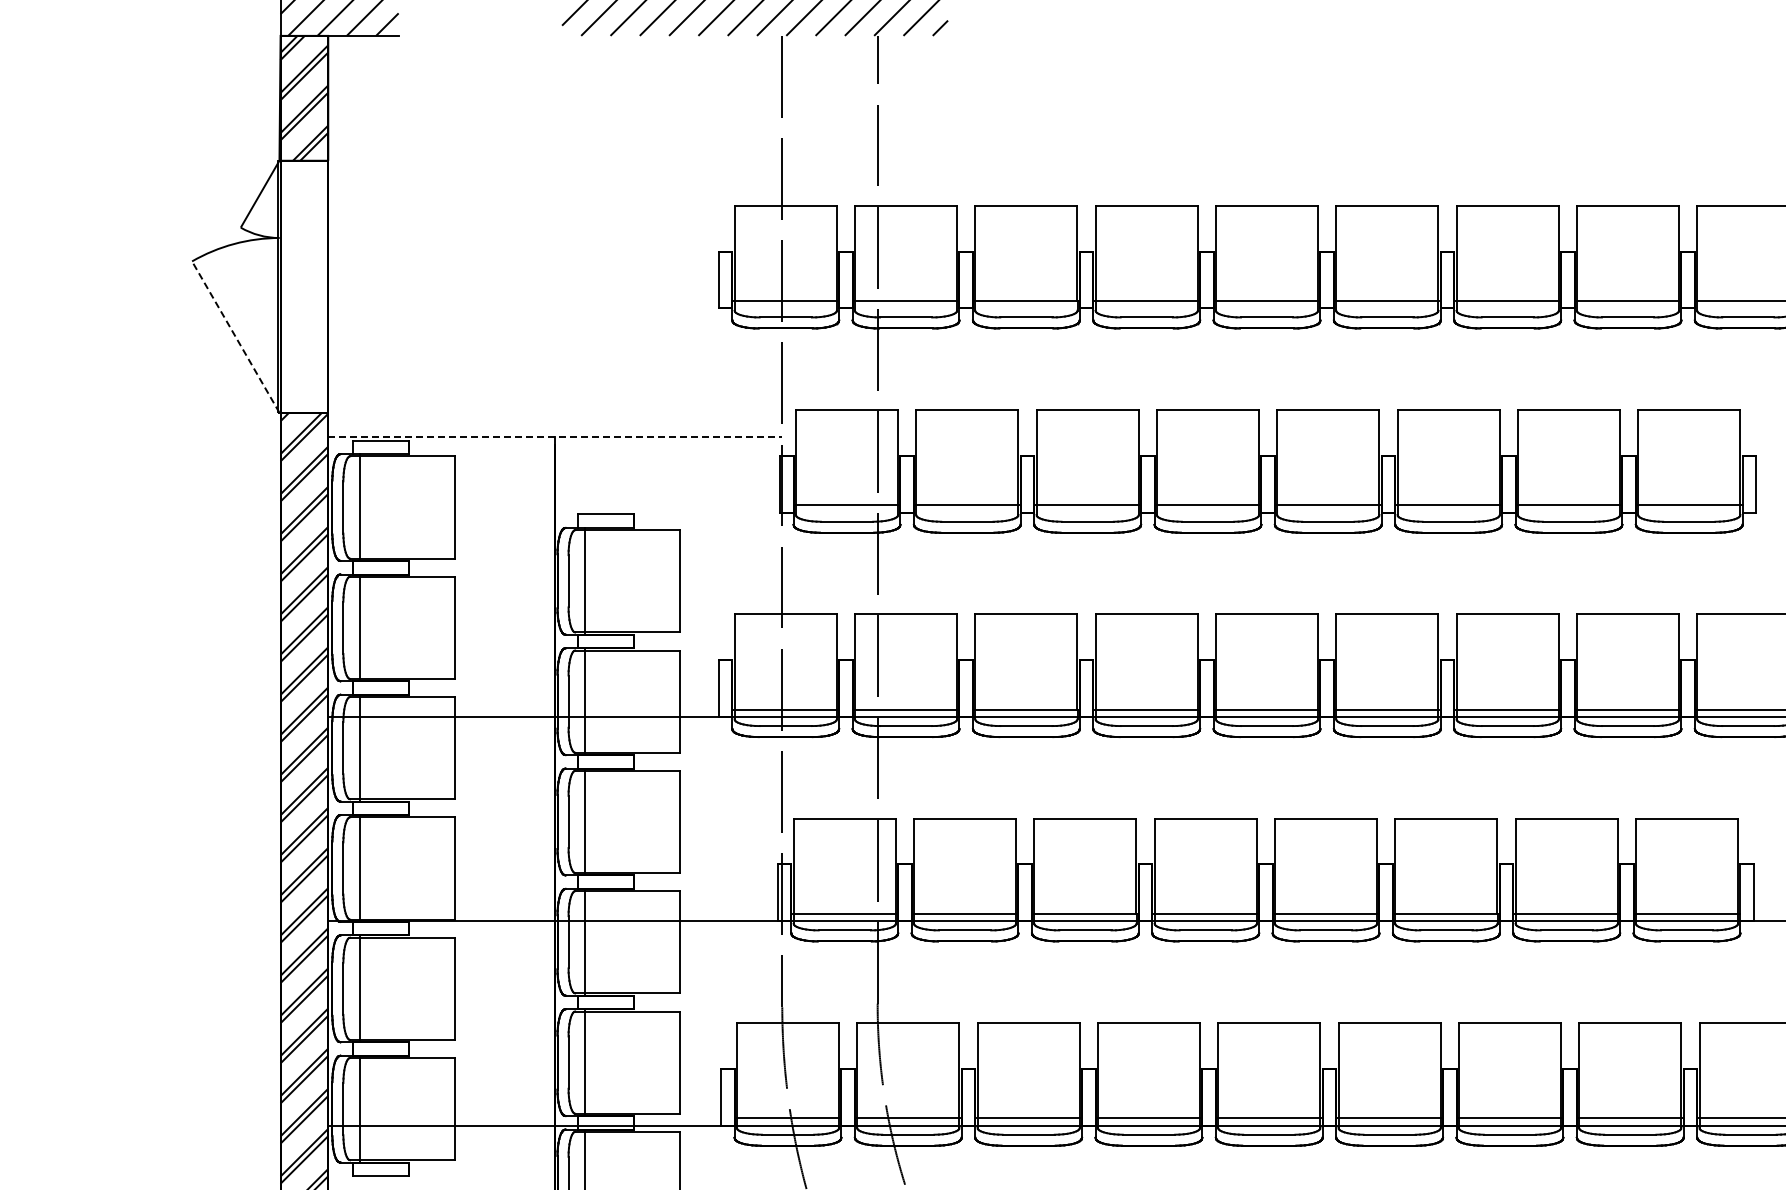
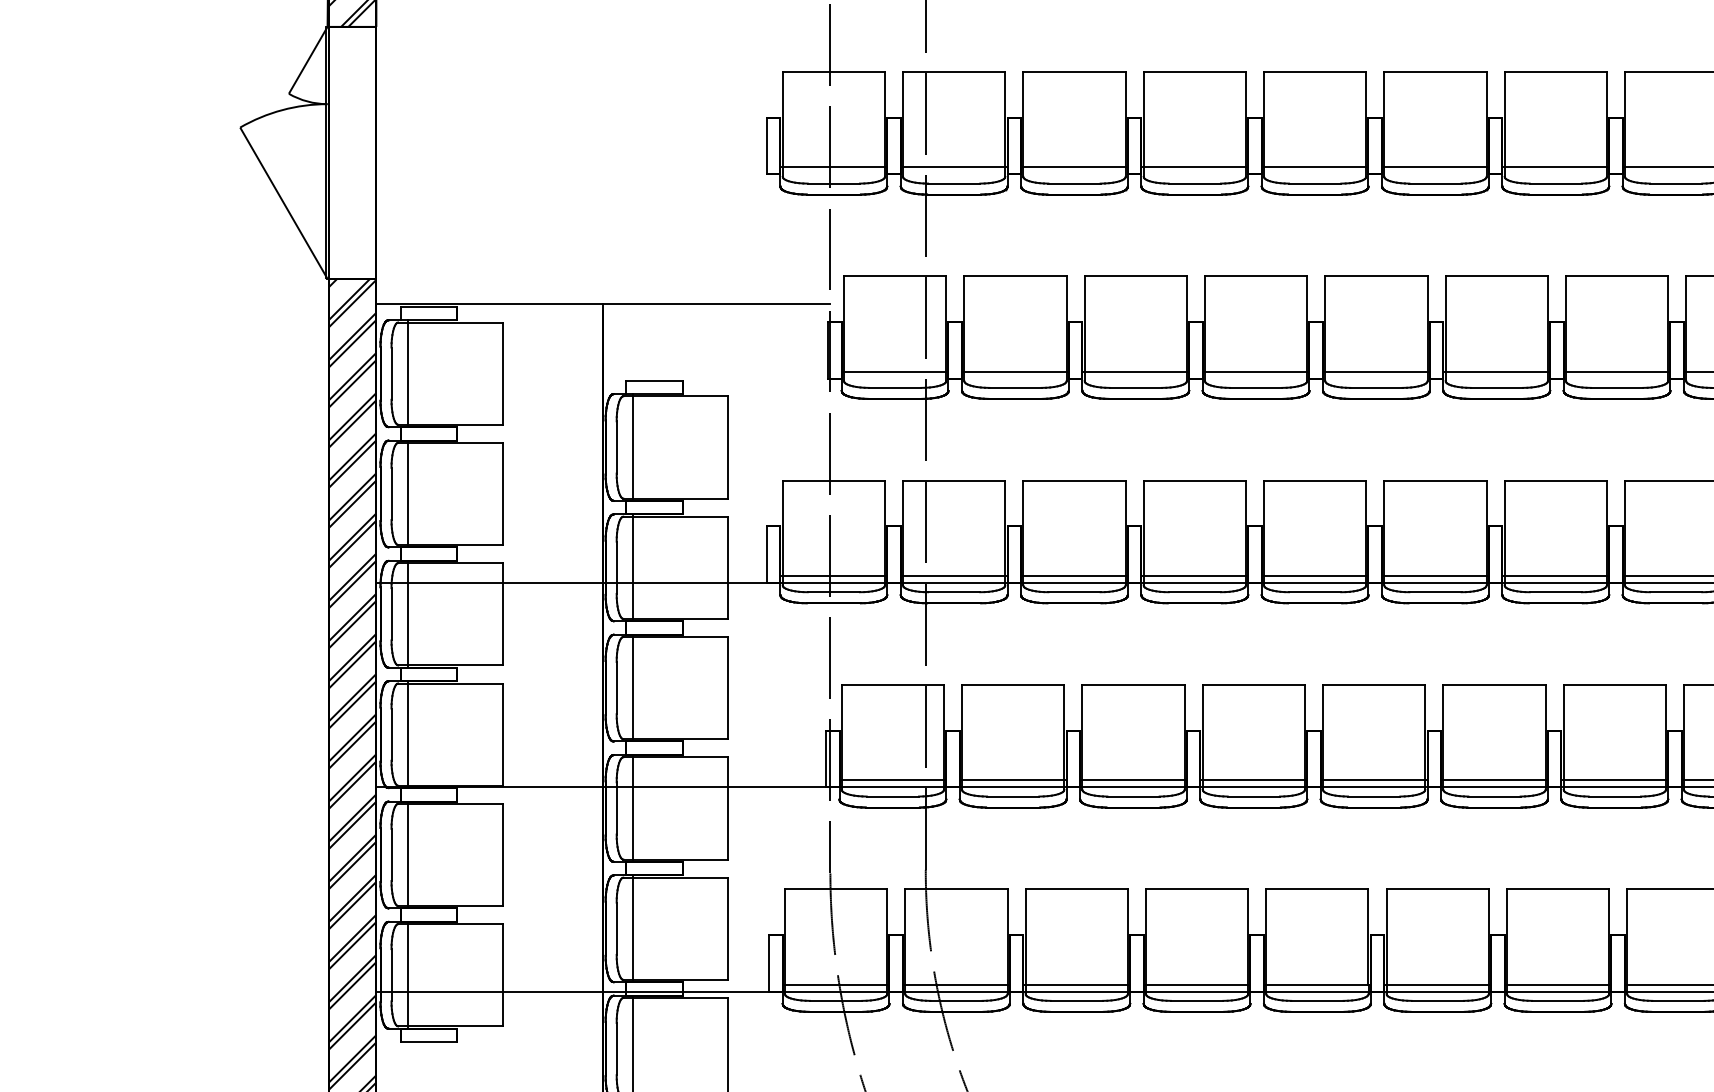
line: (235, 336) -> (283, 202), dashed -> solid
line: (555, 437) -> (603, 303), dashed -> solid

